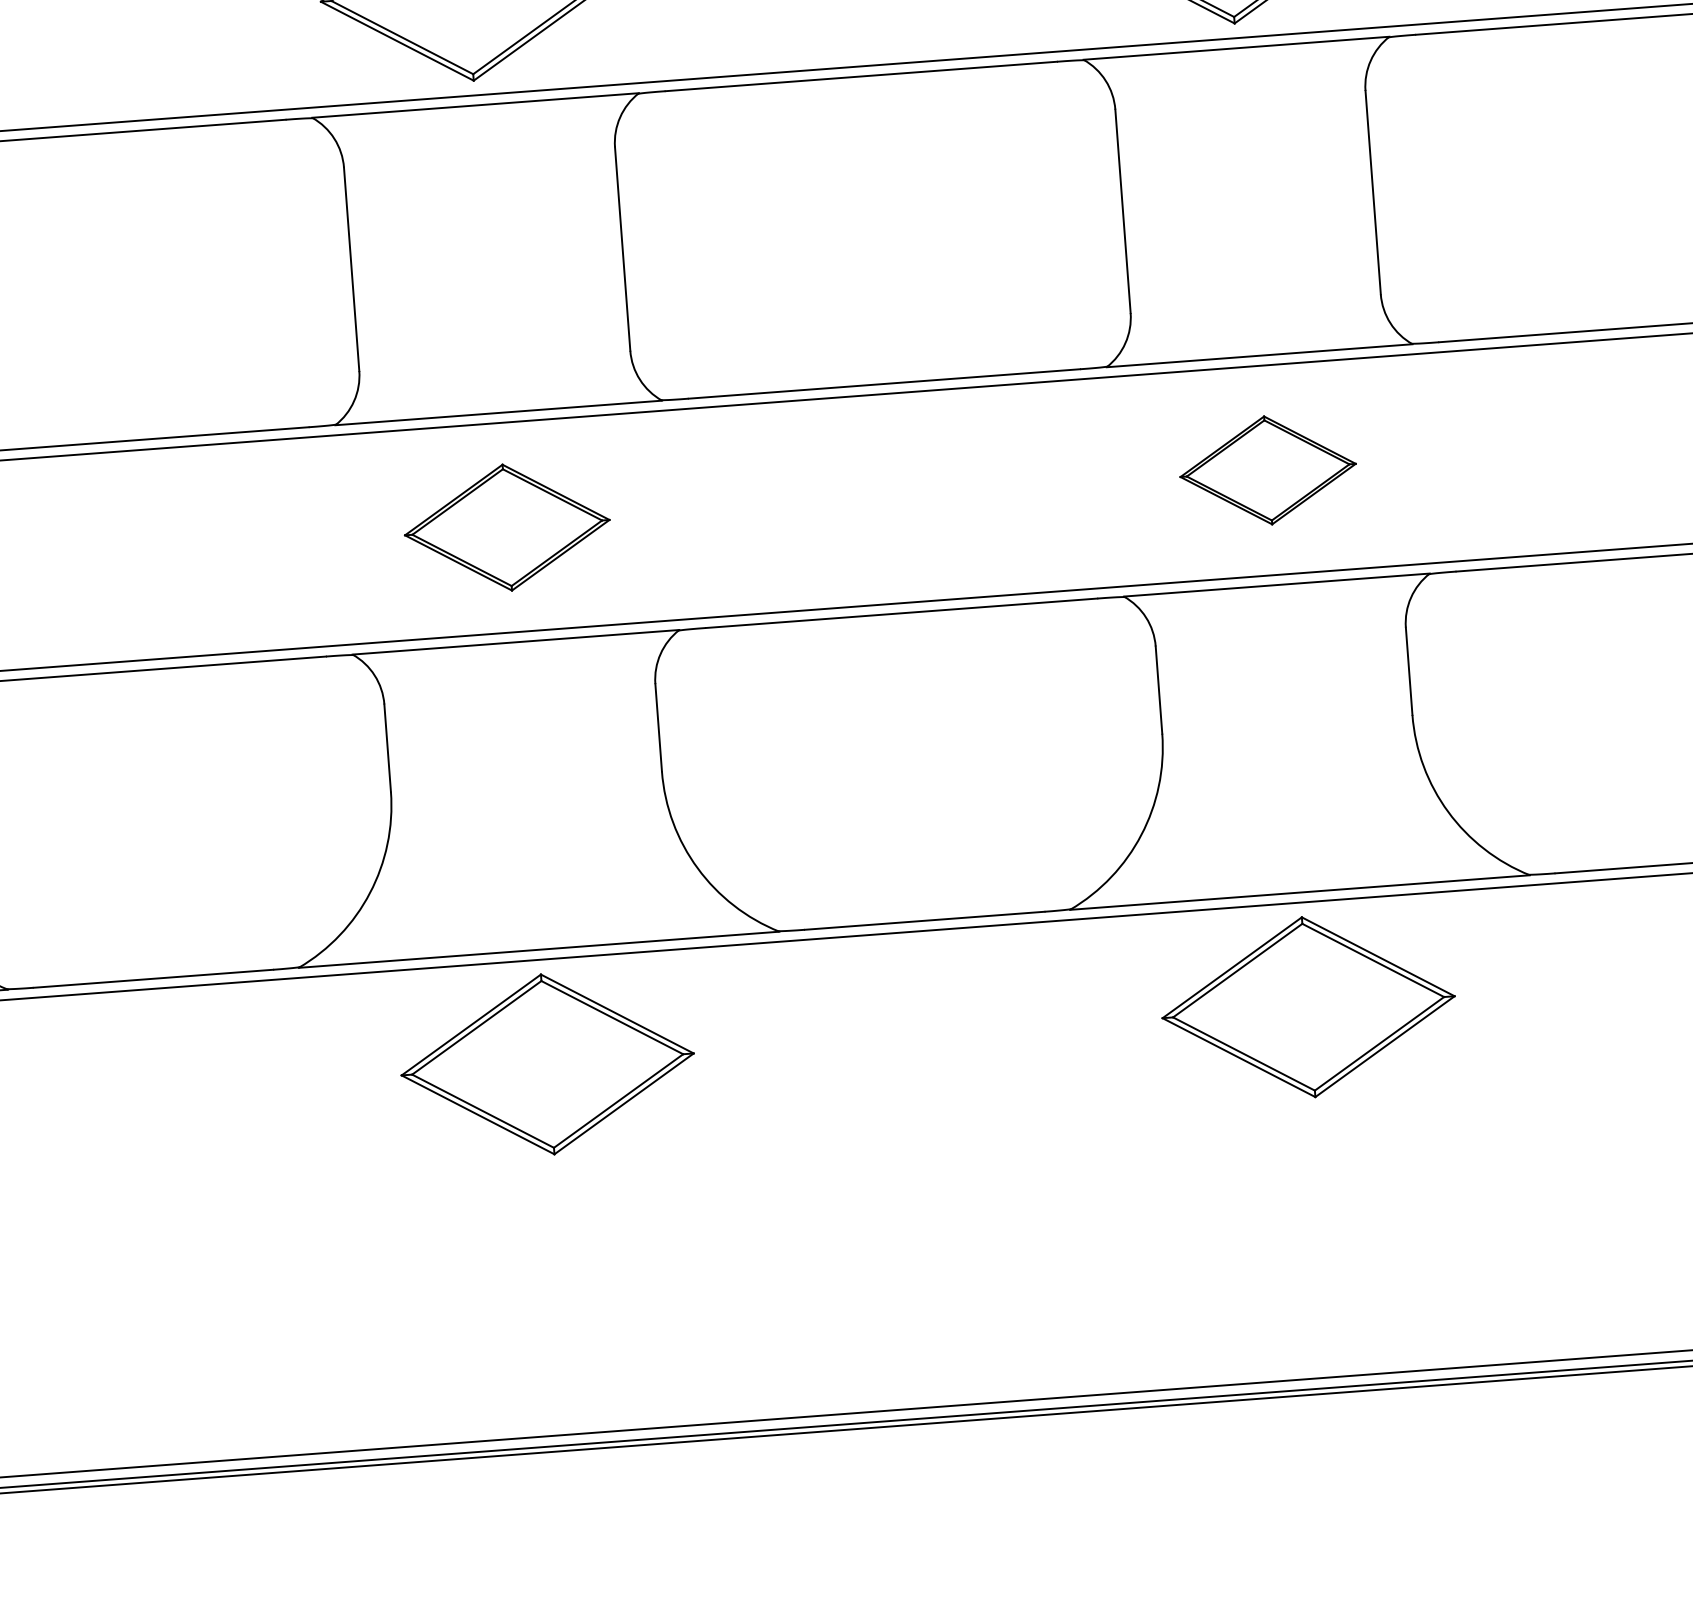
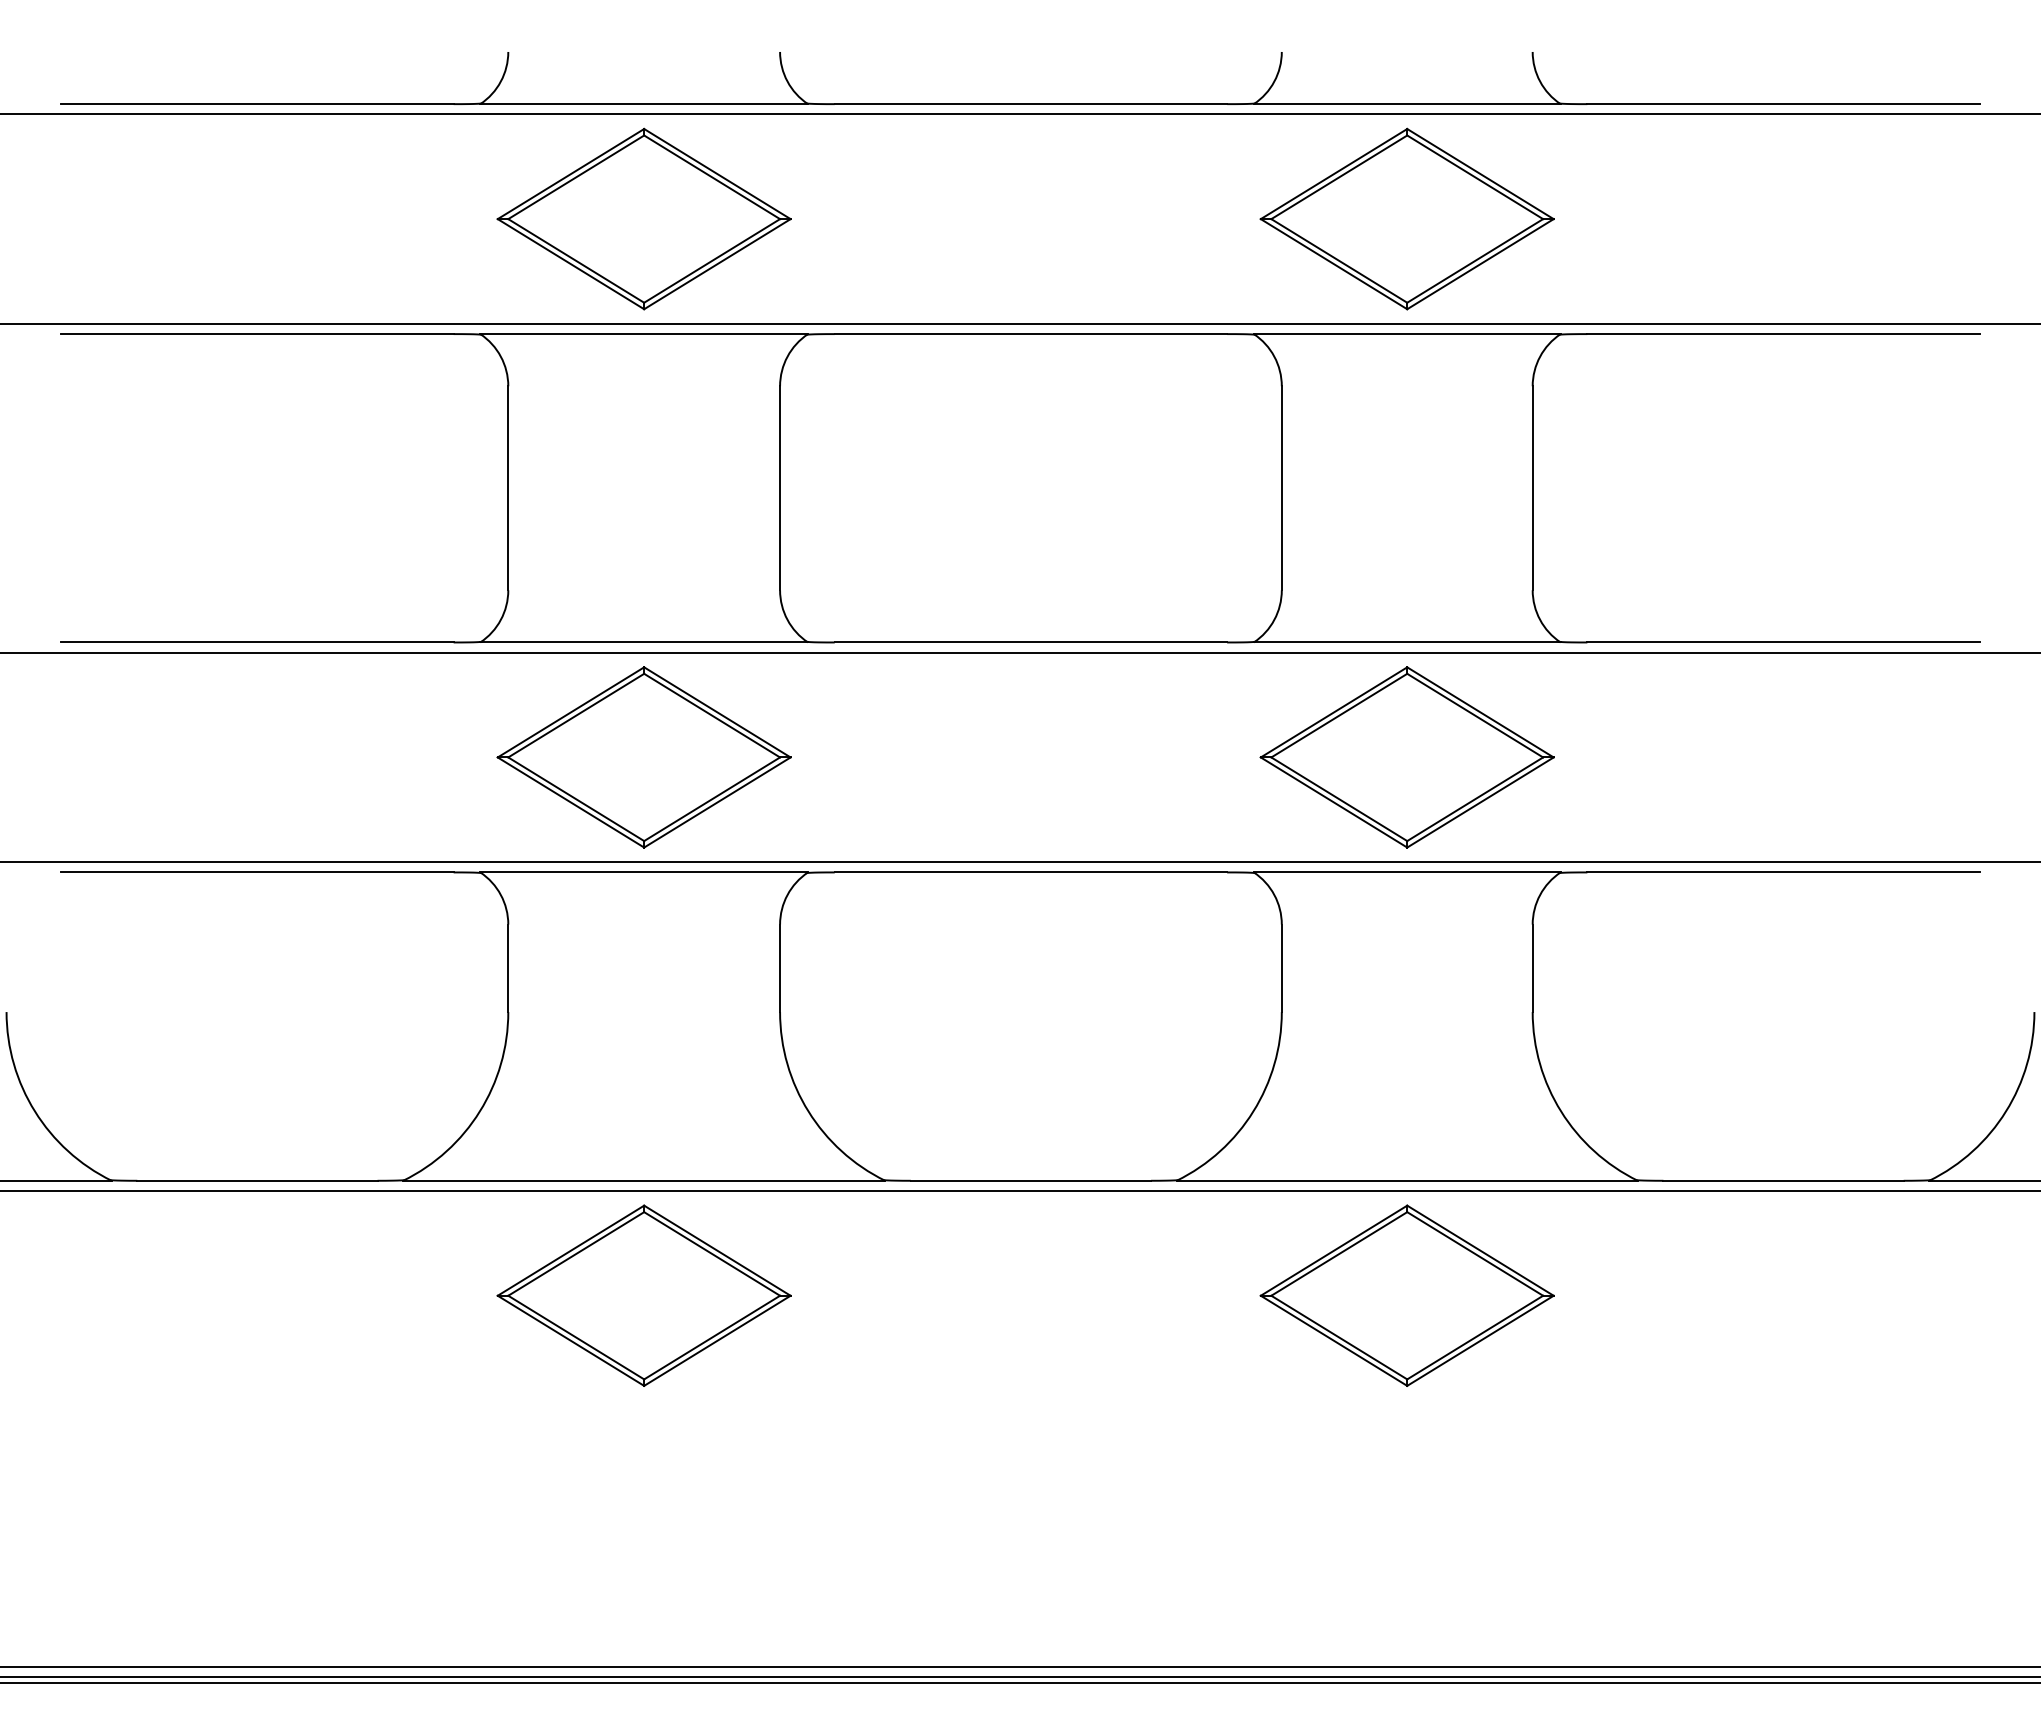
part: (1267, 470) -> (1406, 757), size x1.67
part: (506, 527) -> (643, 757), size x1.43

